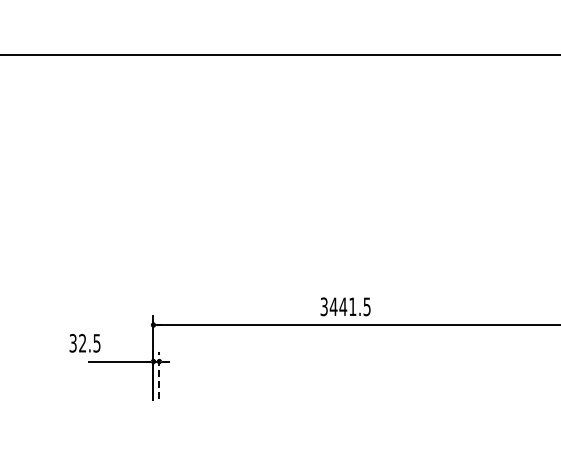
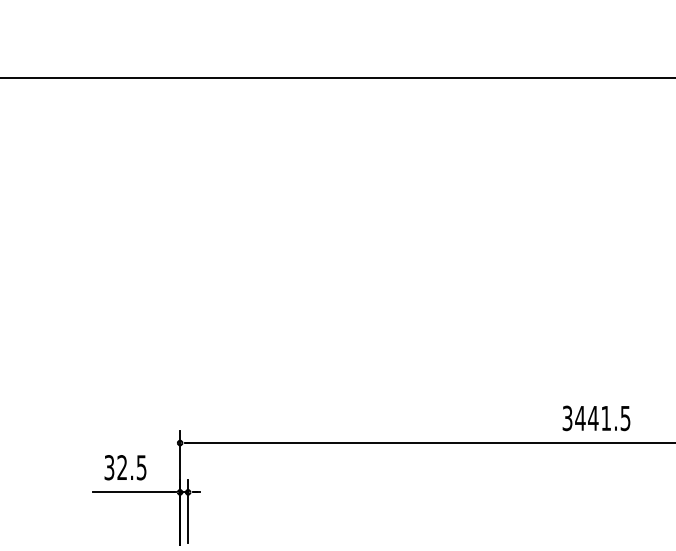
text: (345, 306) -> (596, 417), moved
text: (84, 343) -> (124, 467), moved
line: (159, 375) -> (188, 511), dashed -> solid

